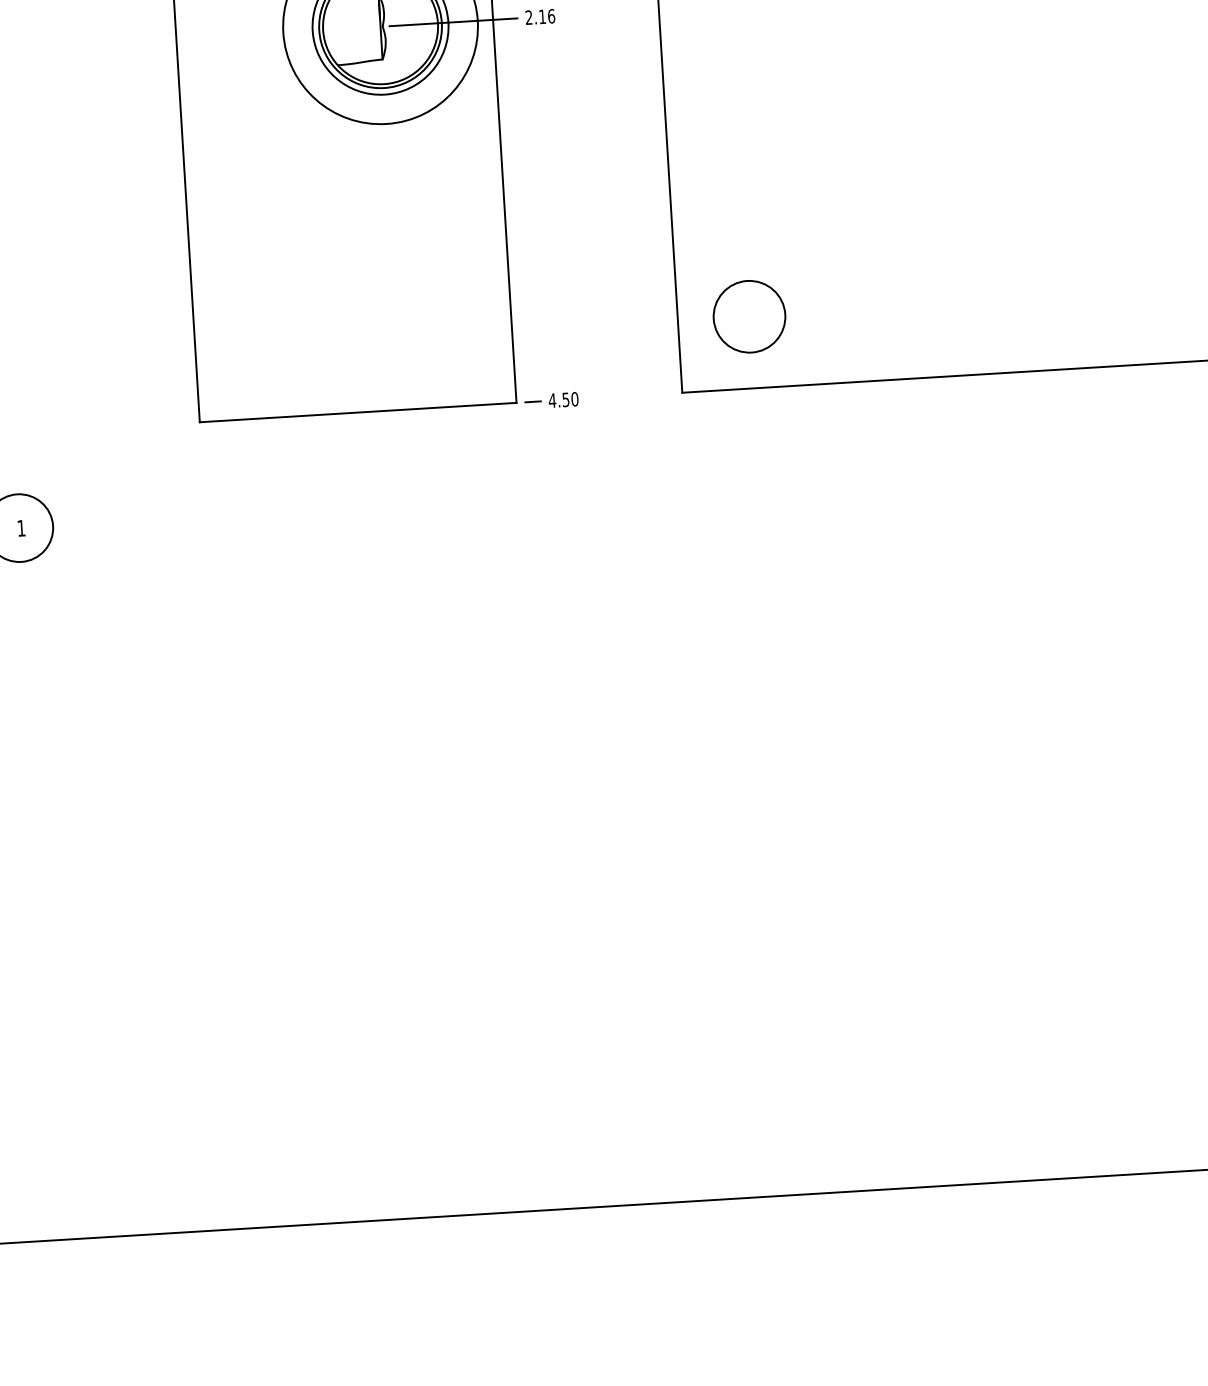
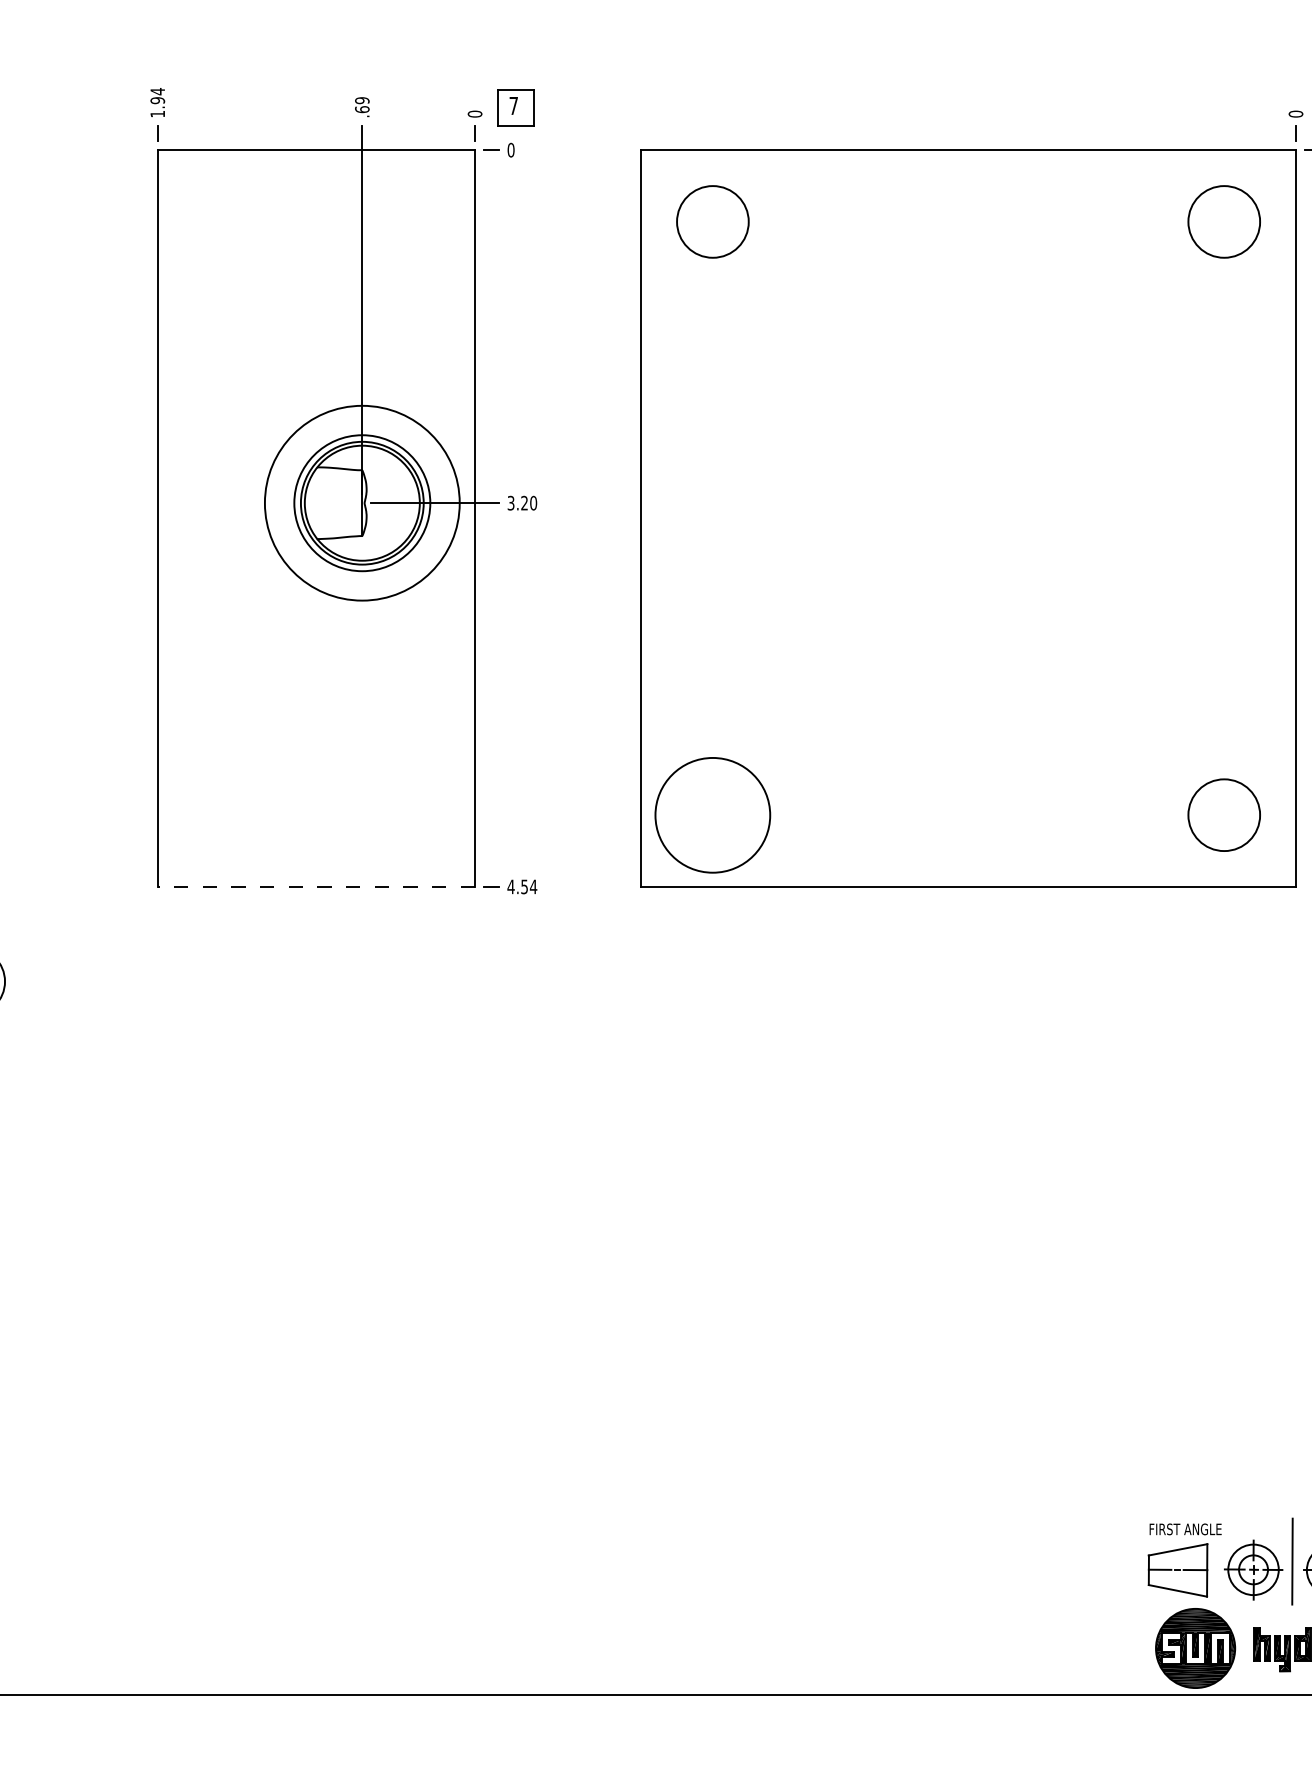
text: (540, 16) -> (522, 502), 2.16 -> 3.20
circle: (749, 316) -> (712, 814), size x1.6
text: (574, 398) -> (533, 886), 4.50 -> 4.54
line: (358, 412) -> (316, 886), solid -> dashed

